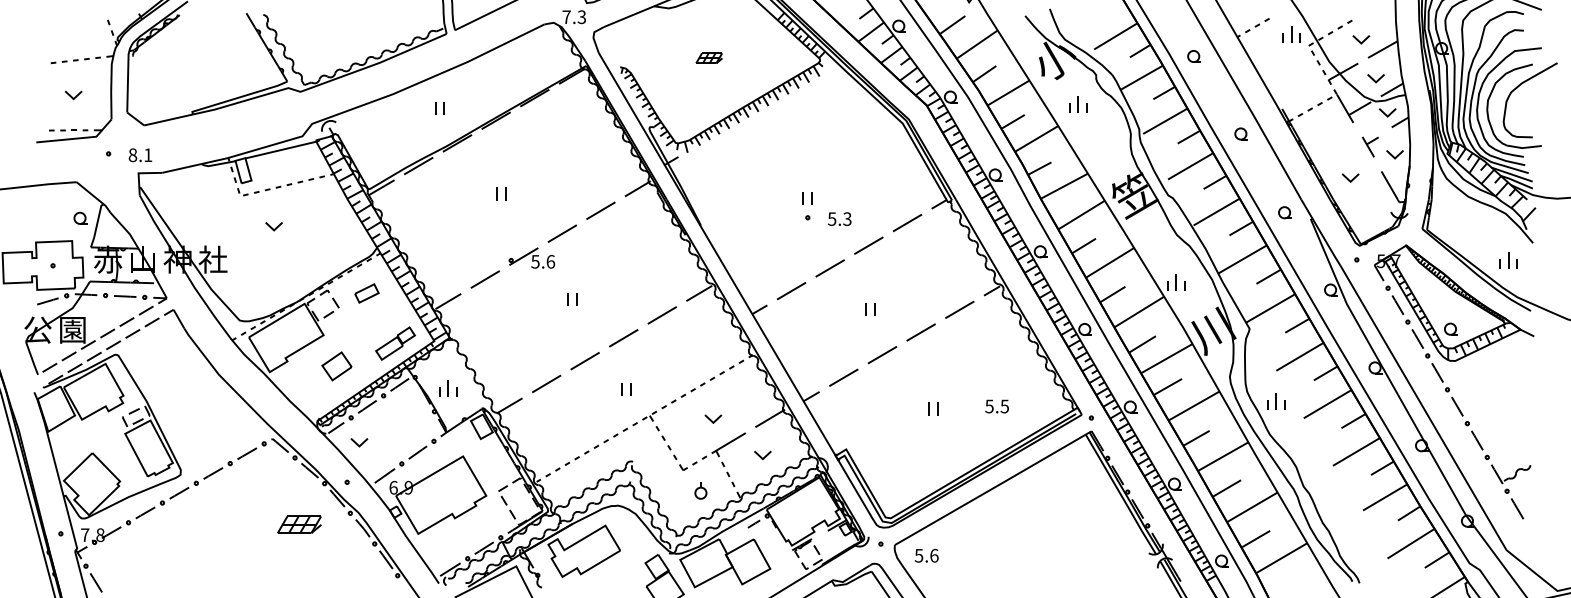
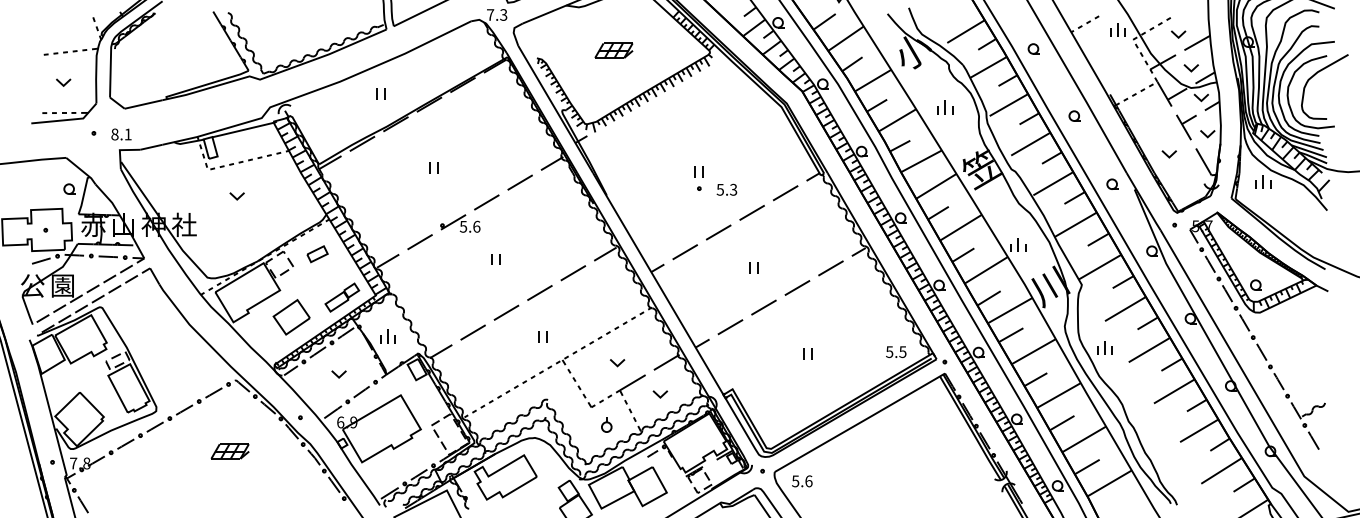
part: (708, 58) -> (613, 50), size x1.67
part: (1078, 104) -> (945, 107), moved
part: (1370, 147) -> (1186, 127), size x1.43
part: (1509, 260) -> (1263, 181), moved
part: (336, 366) -> (291, 317), size x1.43
text: (997, 405) -> (896, 351), moved
part: (358, 442) -> (338, 374), moved
part: (298, 524) -> (229, 451), moved

